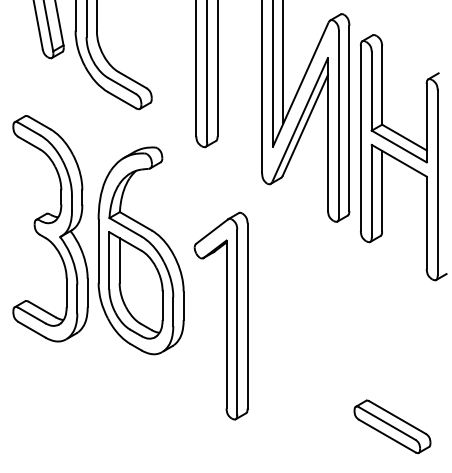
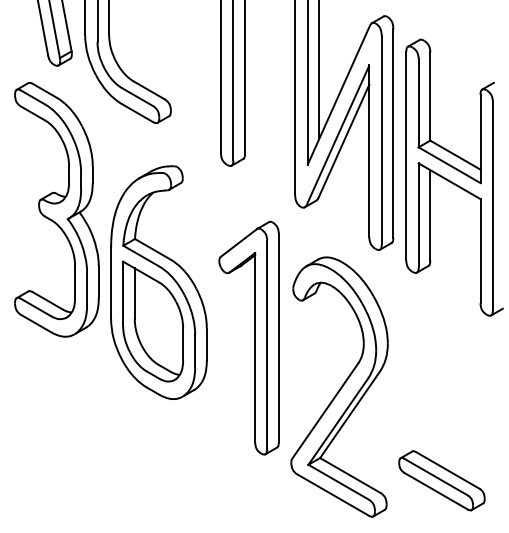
part: (50, 228) -> (56, 209), moved
part: (220, 315) -> (248, 337), moved
part: (301, 343) -> (339, 386), added

